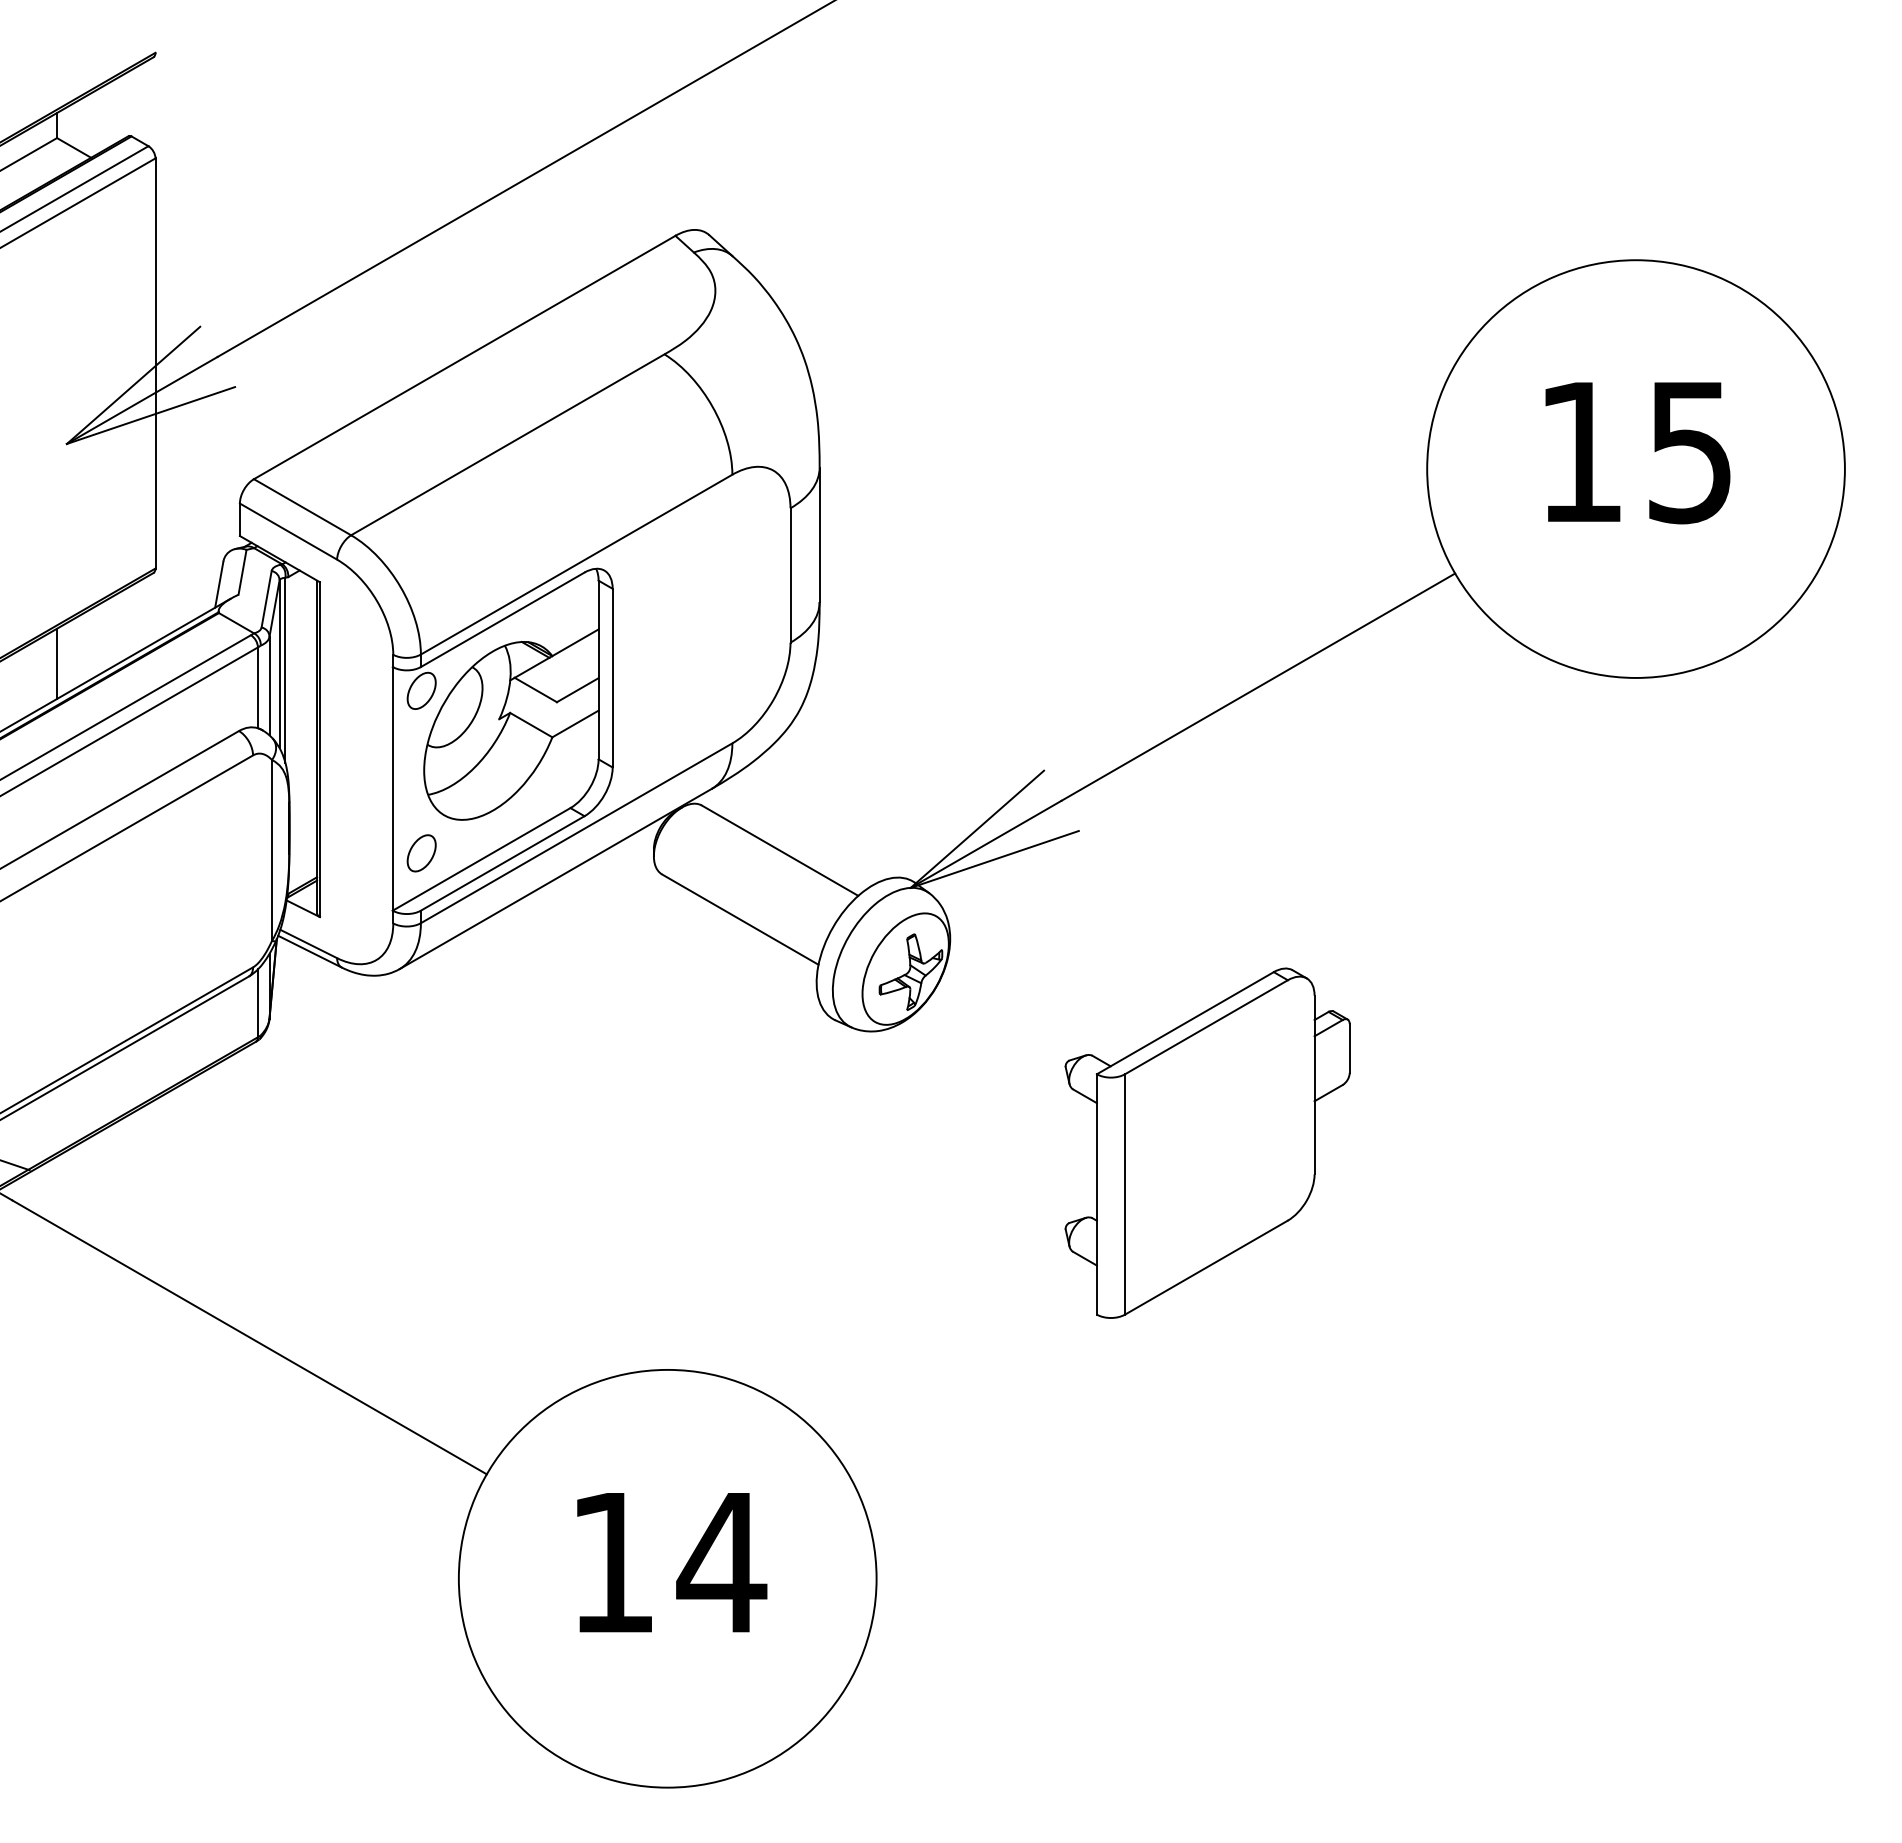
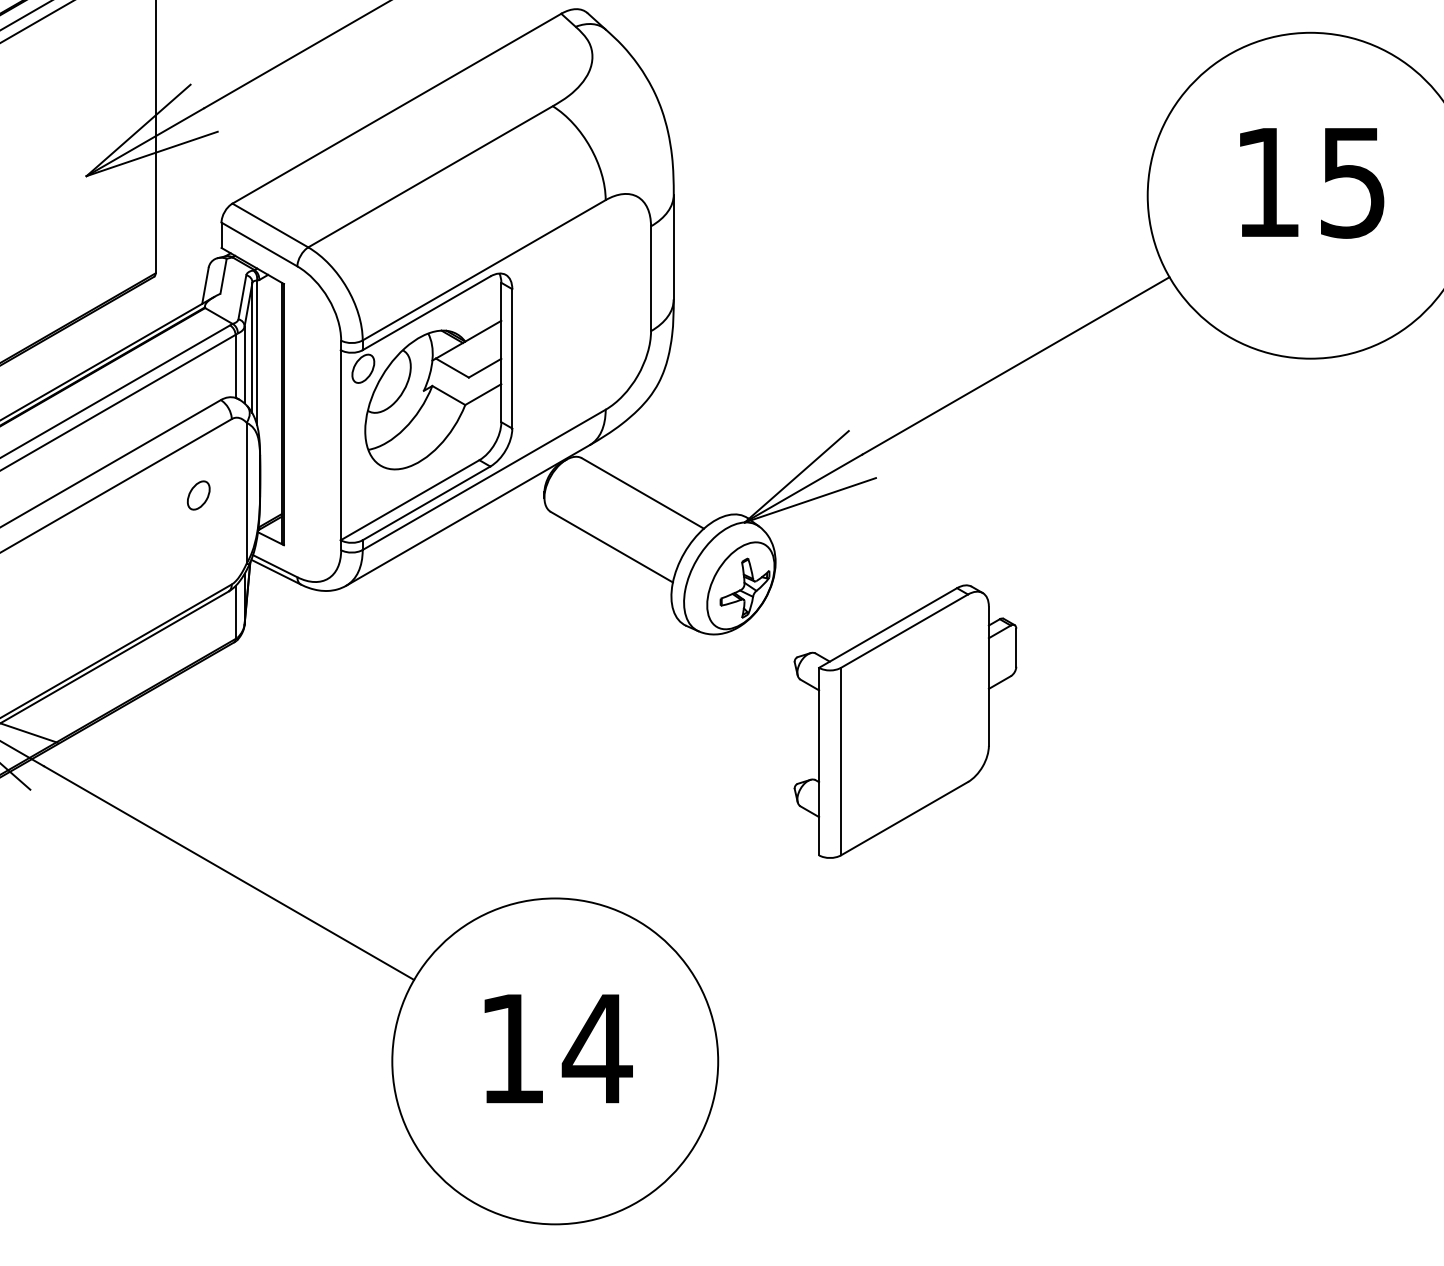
line: (57, 663) -> (79, 347), removed
part: (421, 853) -> (198, 495), moved
part: (1207, 1142) -> (905, 721), moved

